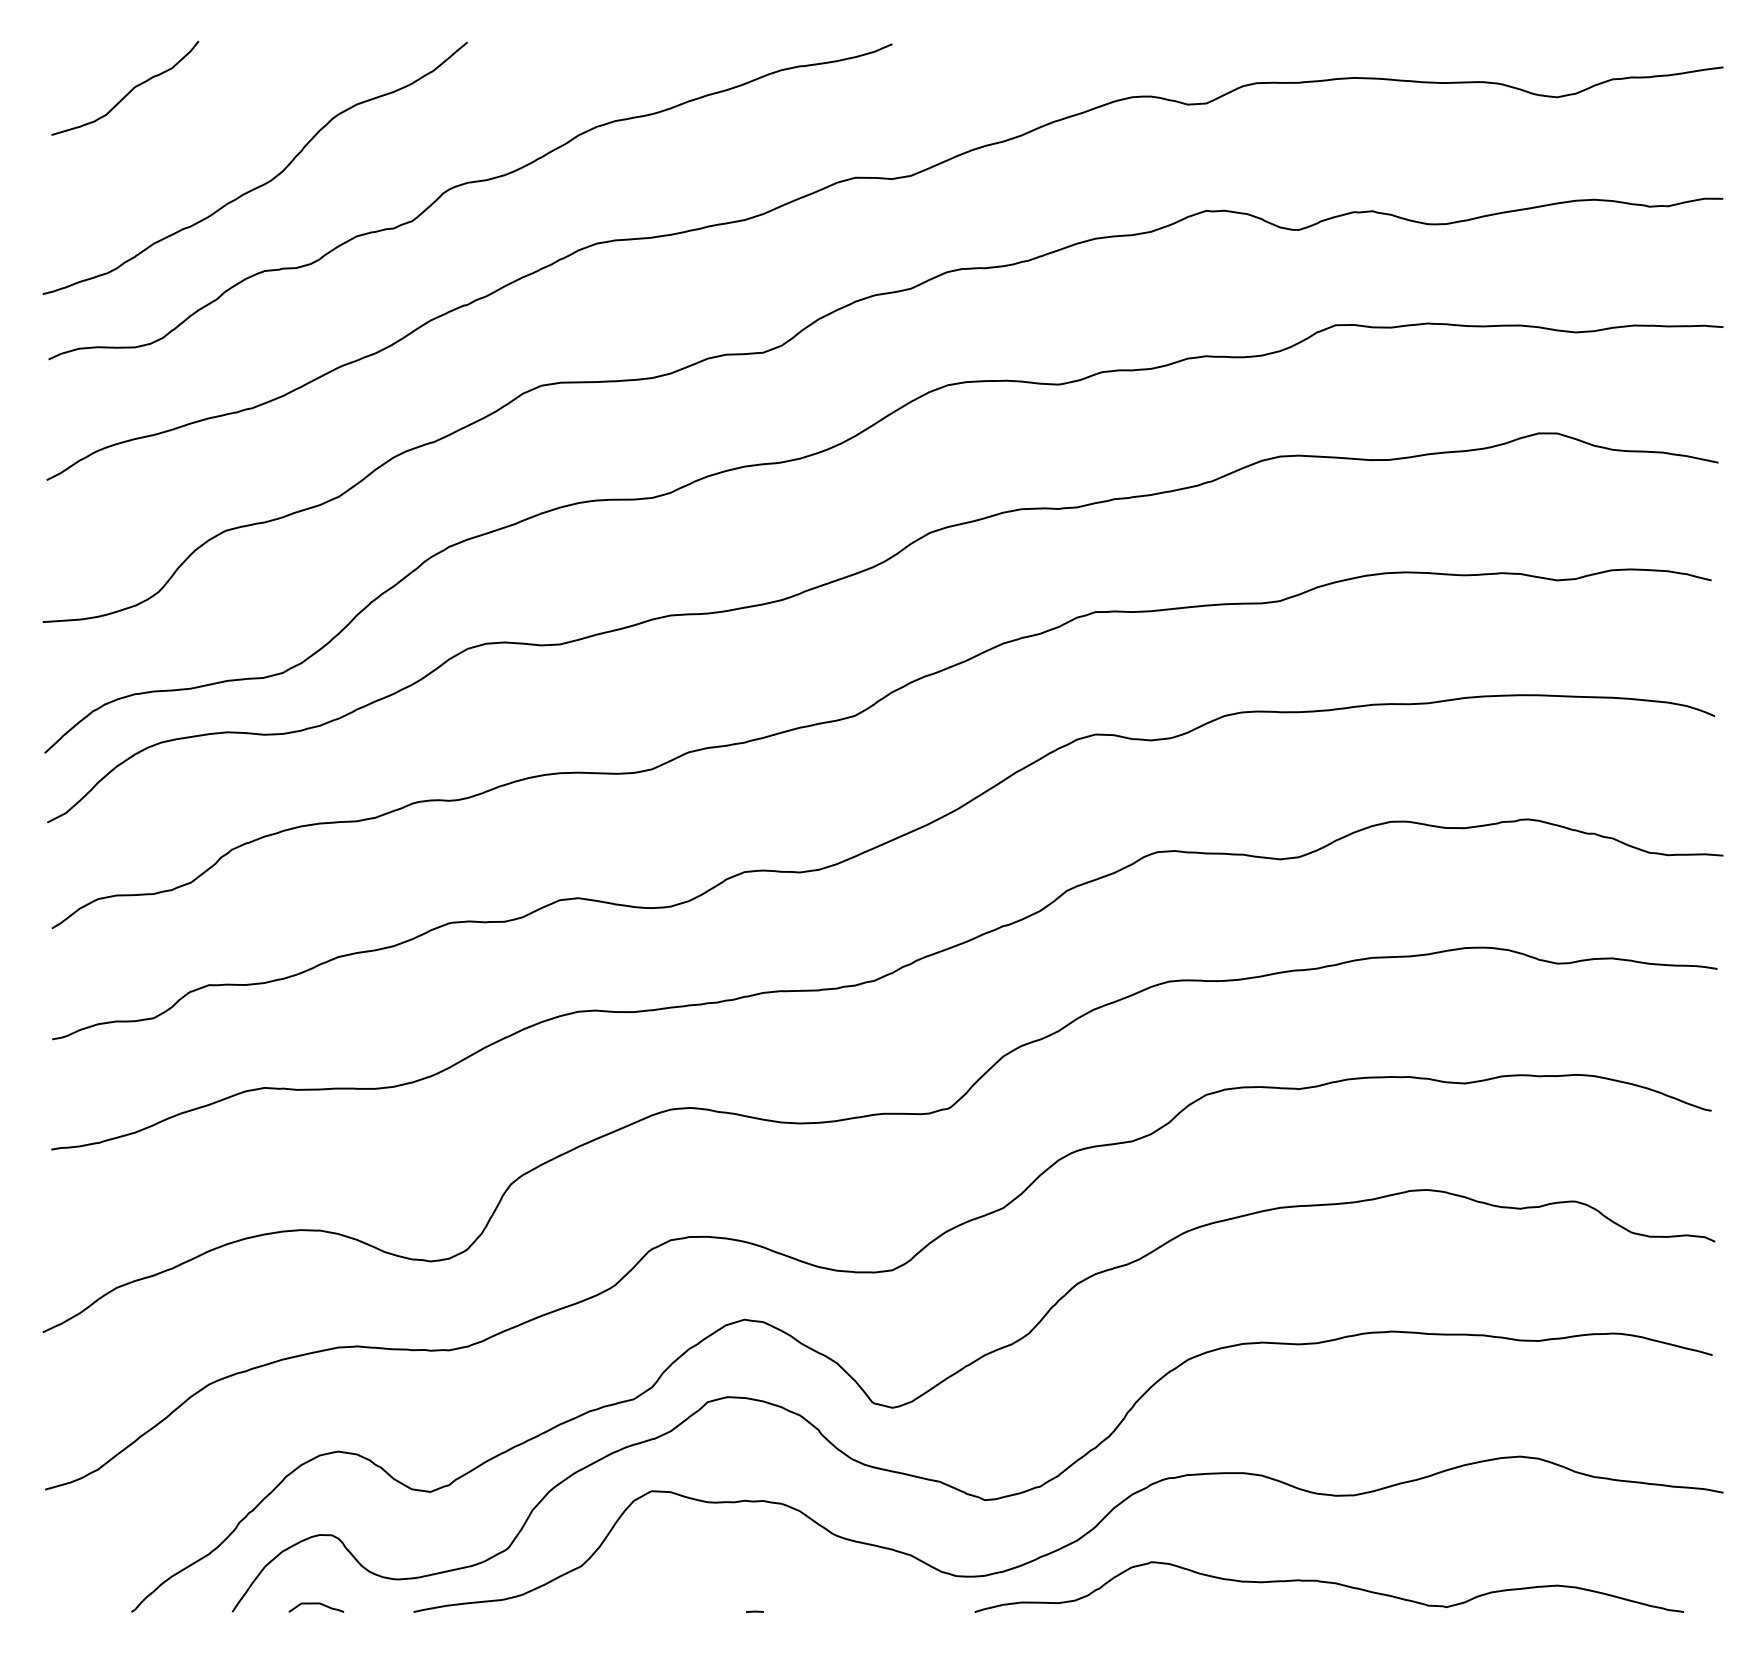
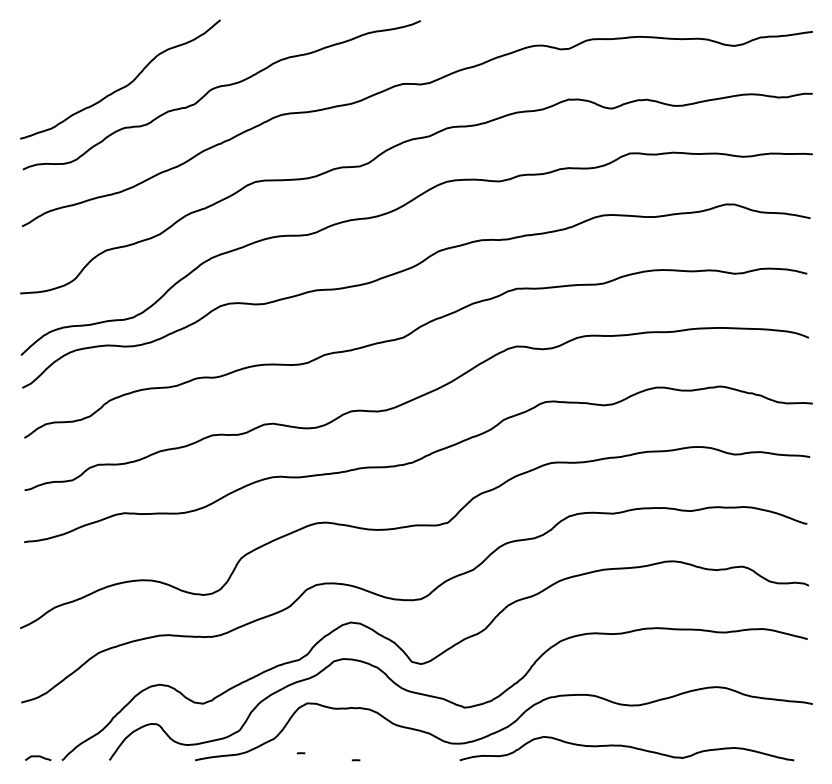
curve: (128, 89) -> (60, 42), removed
line: (637, 1597) -> (300, 753), added
curve: (316, 1605) -> (38, 757), moved

